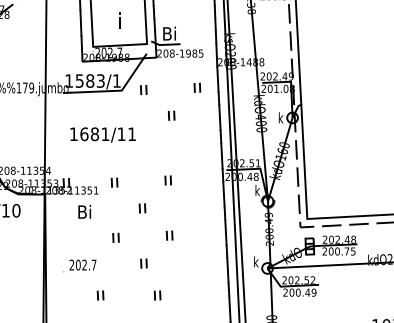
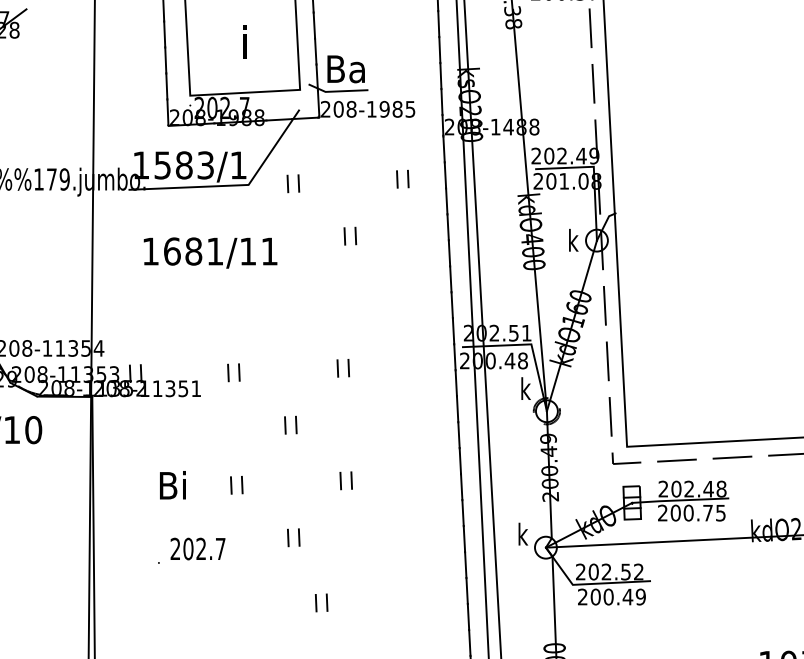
text: (169, 33) -> (345, 68), Bi -> Ba
text: (102, 134) -> (209, 251), moved
text: (84, 211) -> (172, 484), moved
text: (79, 265) -> (190, 549), moved
part: (100, 295) -> (205, 602), removed

